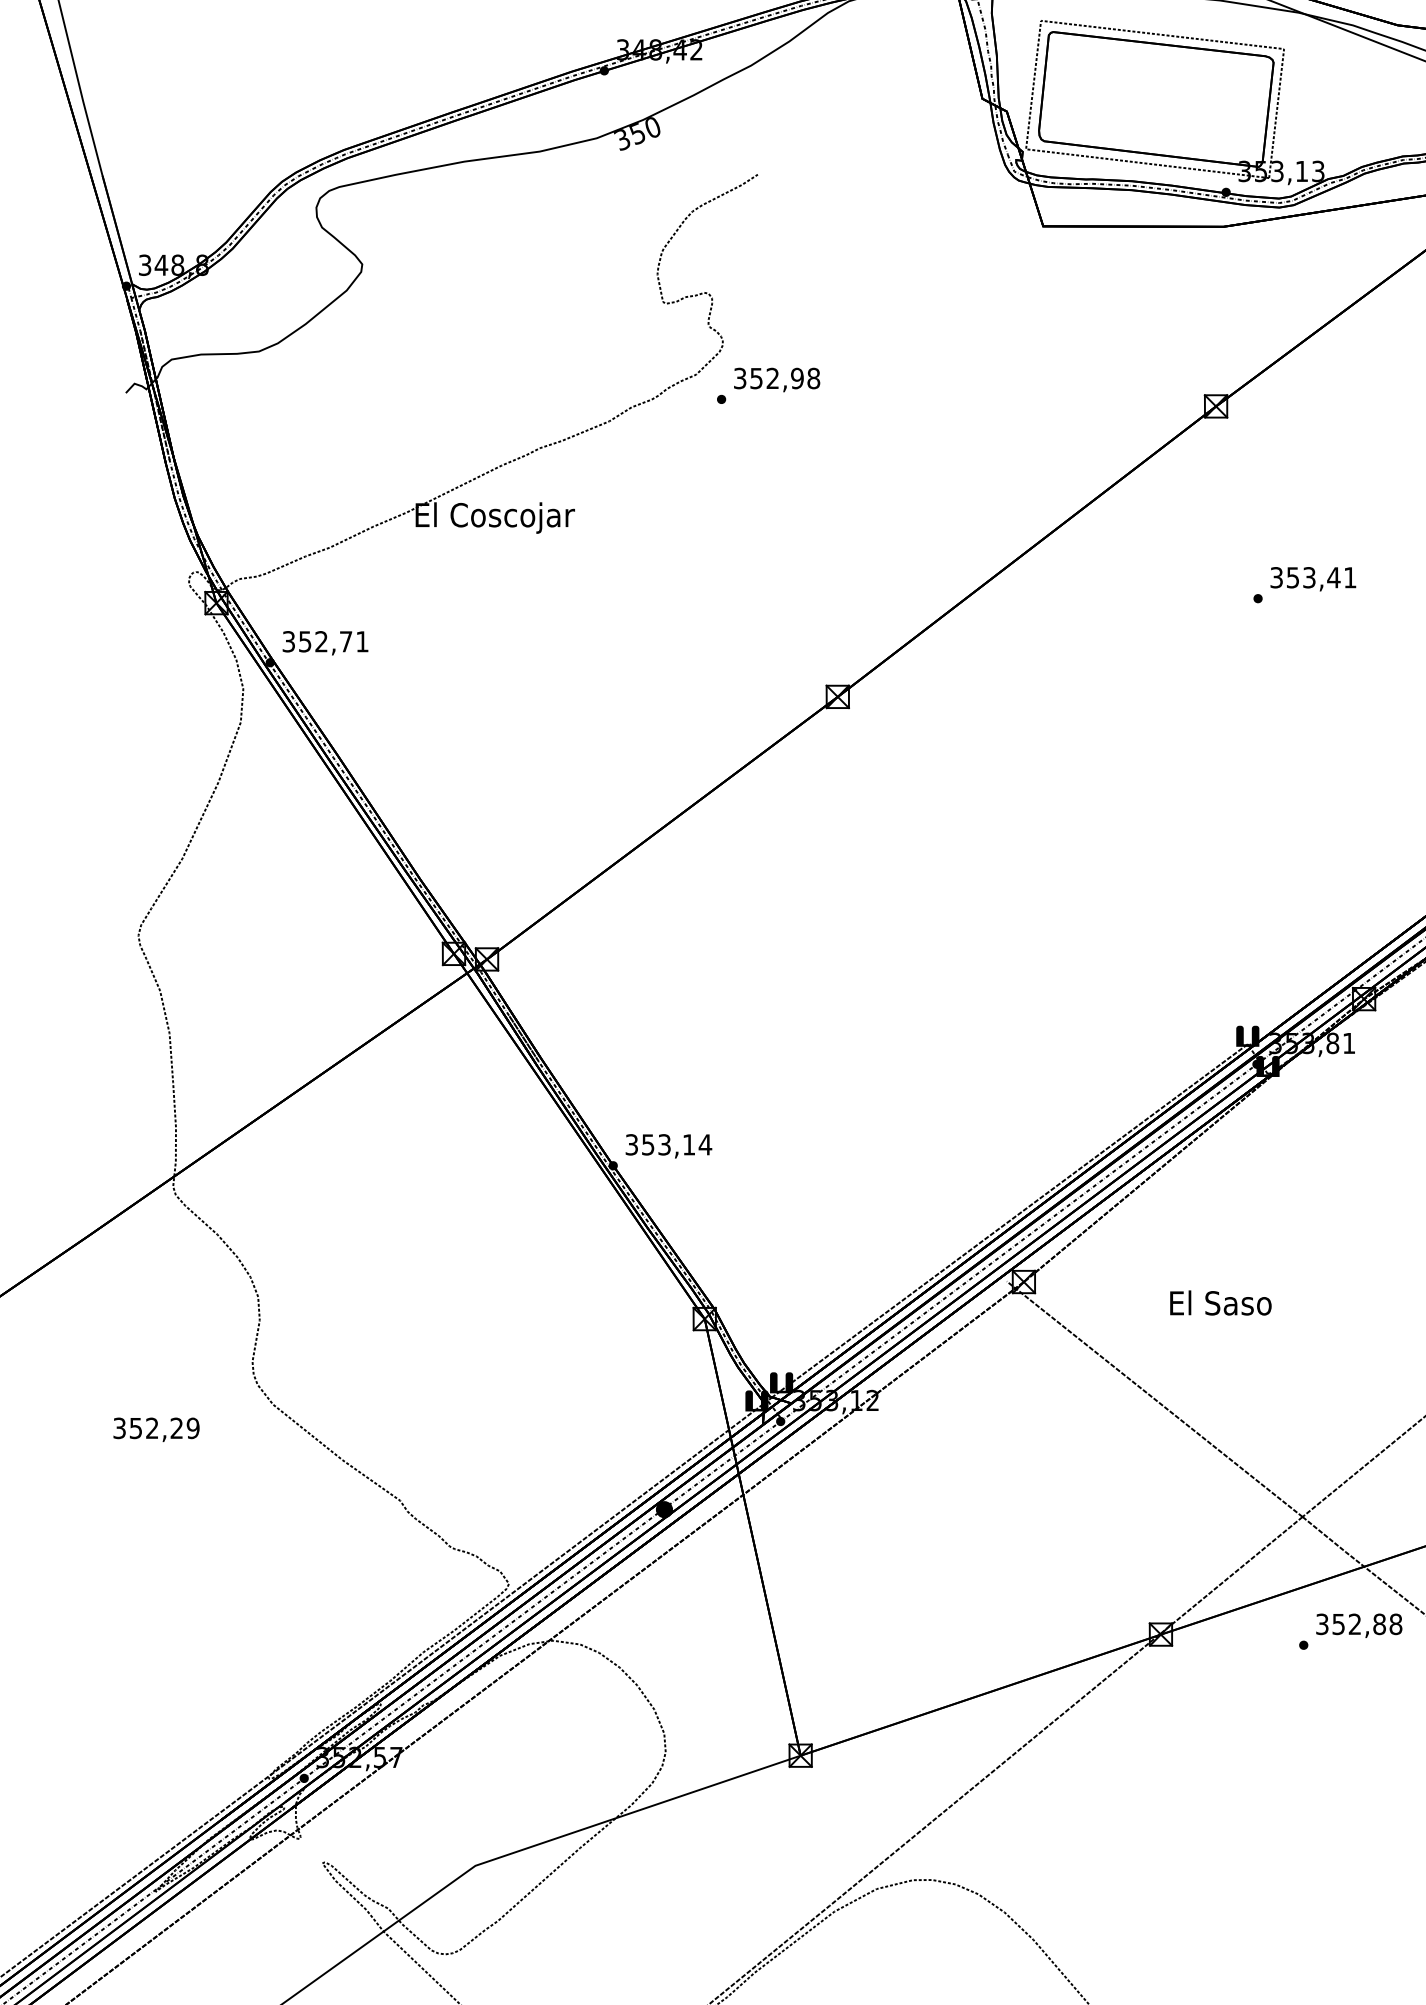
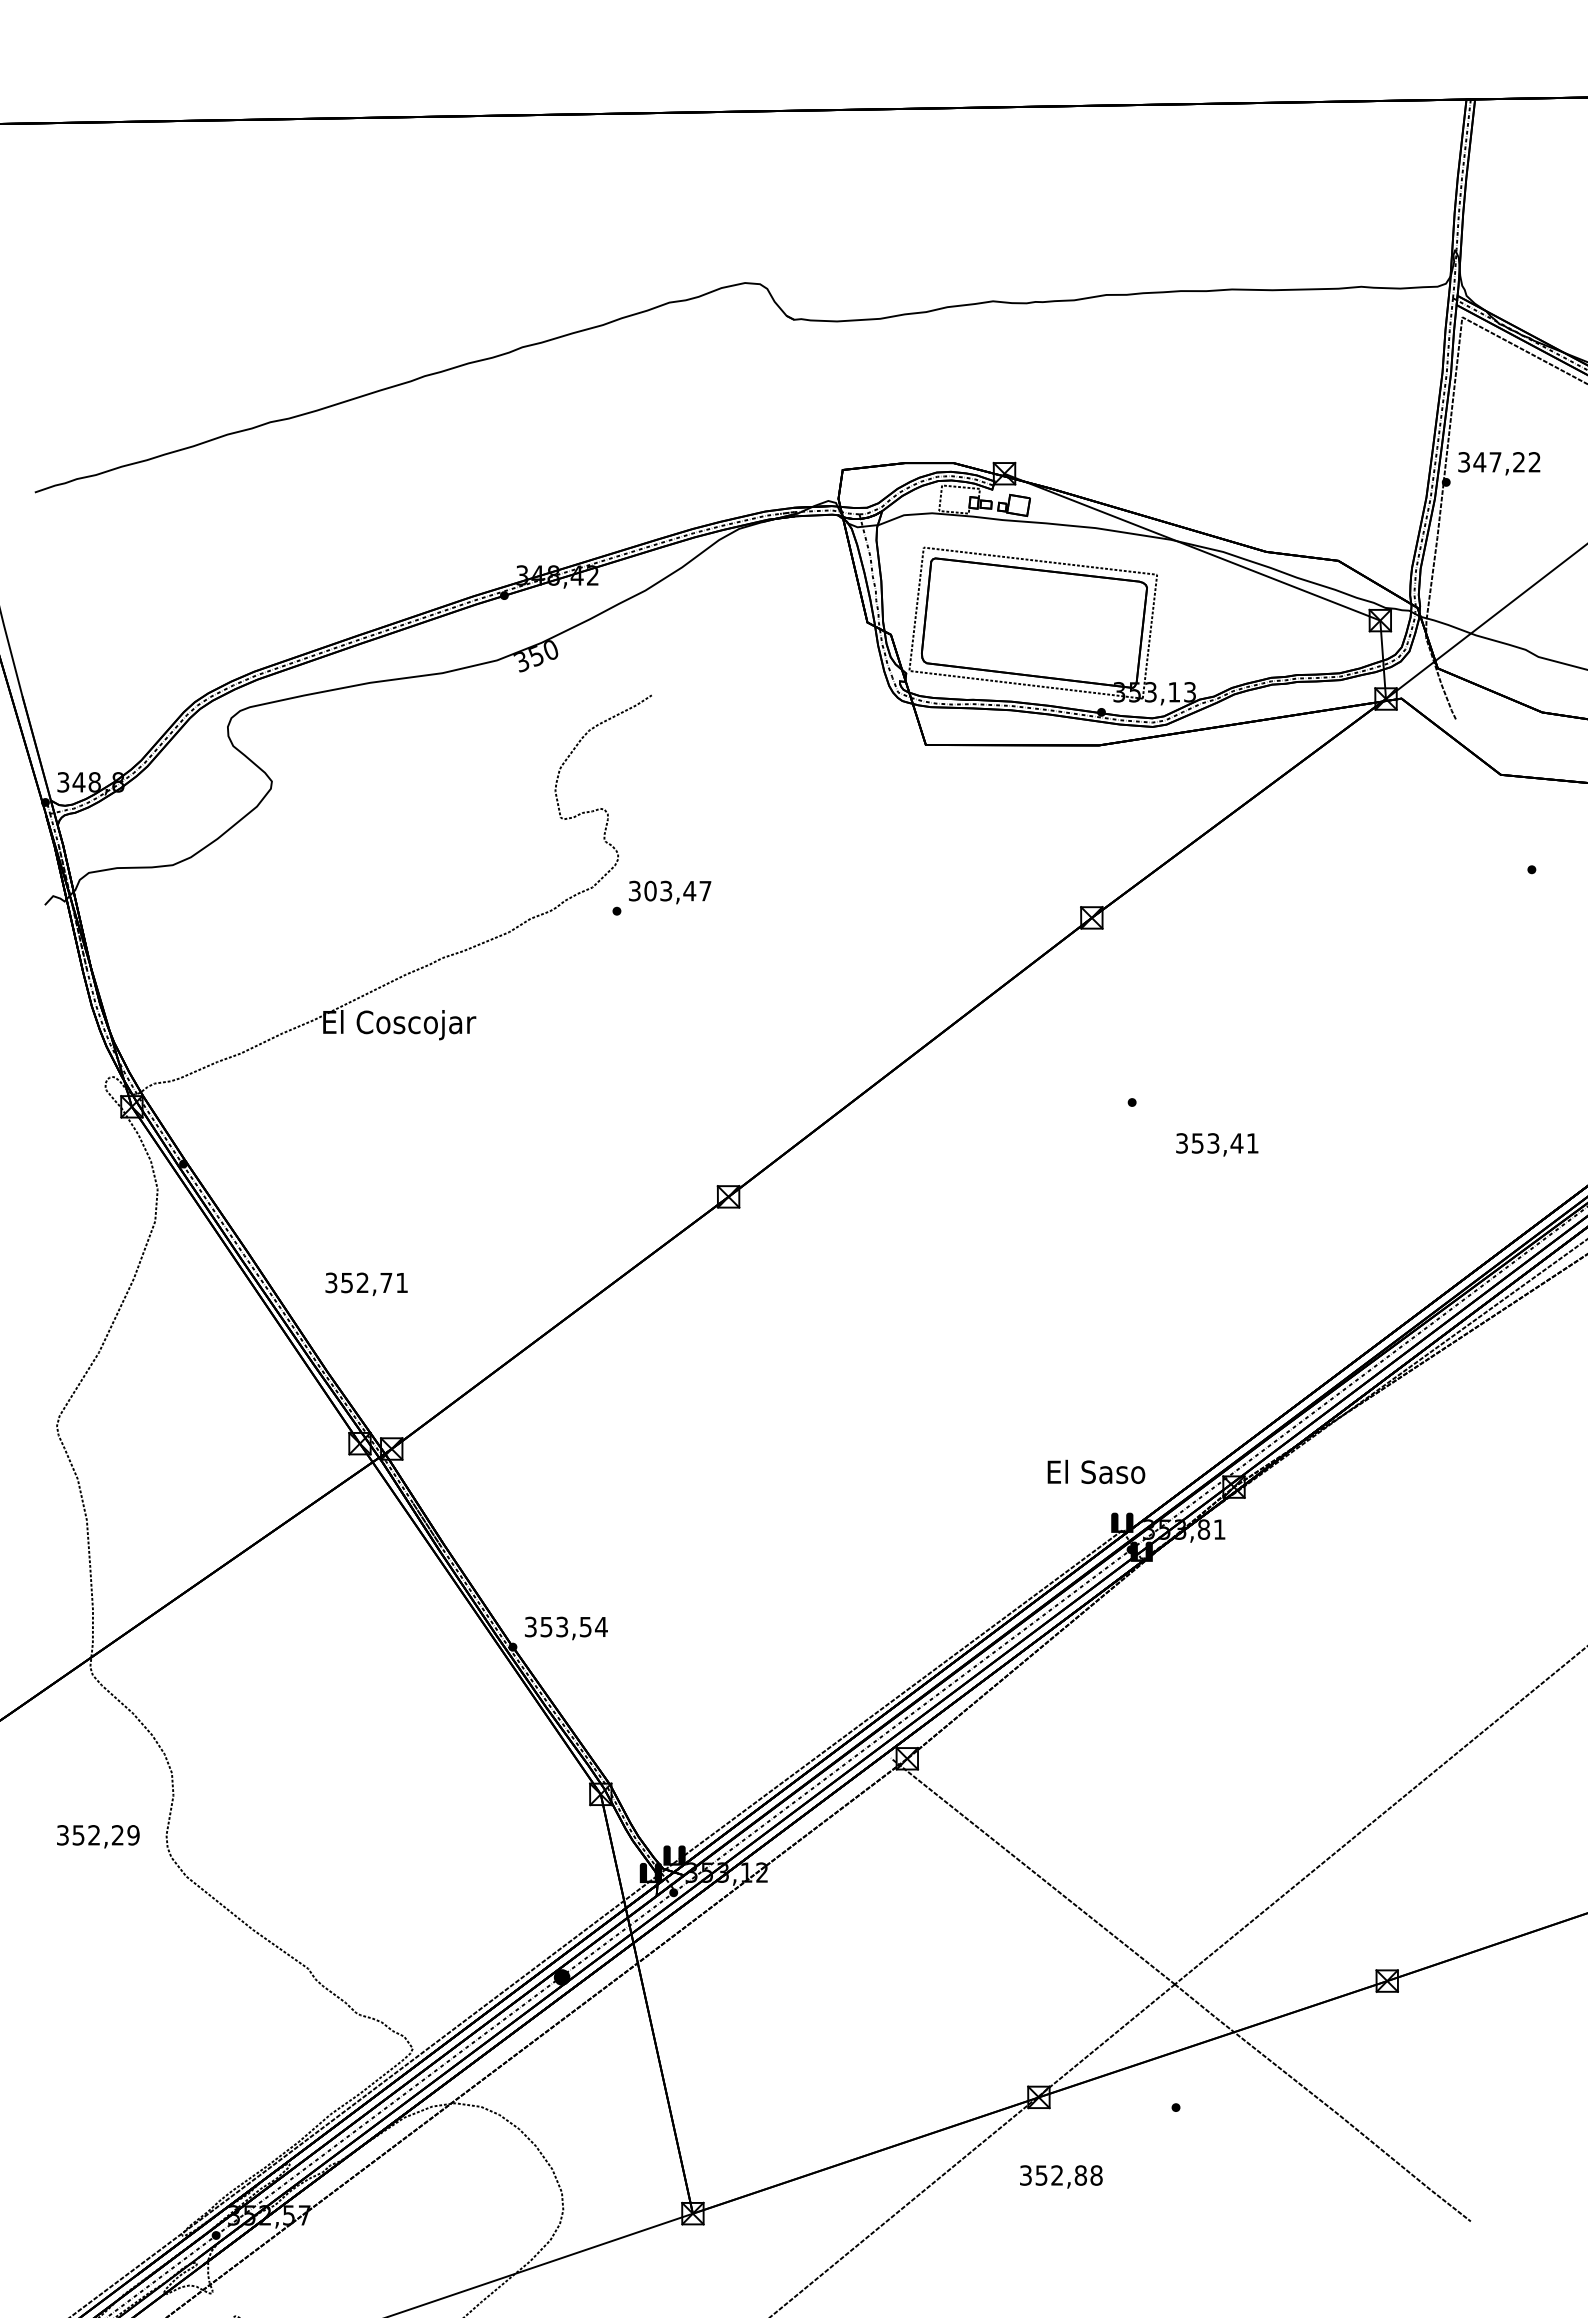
text: (784, 377) -> (677, 890), 352,98 -> 303,47
text: (1313, 578) -> (1217, 1144), moved
text: (325, 643) -> (366, 1284), moved
text: (688, 1145) -> (585, 1627), 353,14 -> 353,54
text: (1220, 1302) -> (1096, 1471), moved
text: (156, 1429) -> (98, 1836), moved
text: (1359, 1625) -> (1061, 2176), moved

